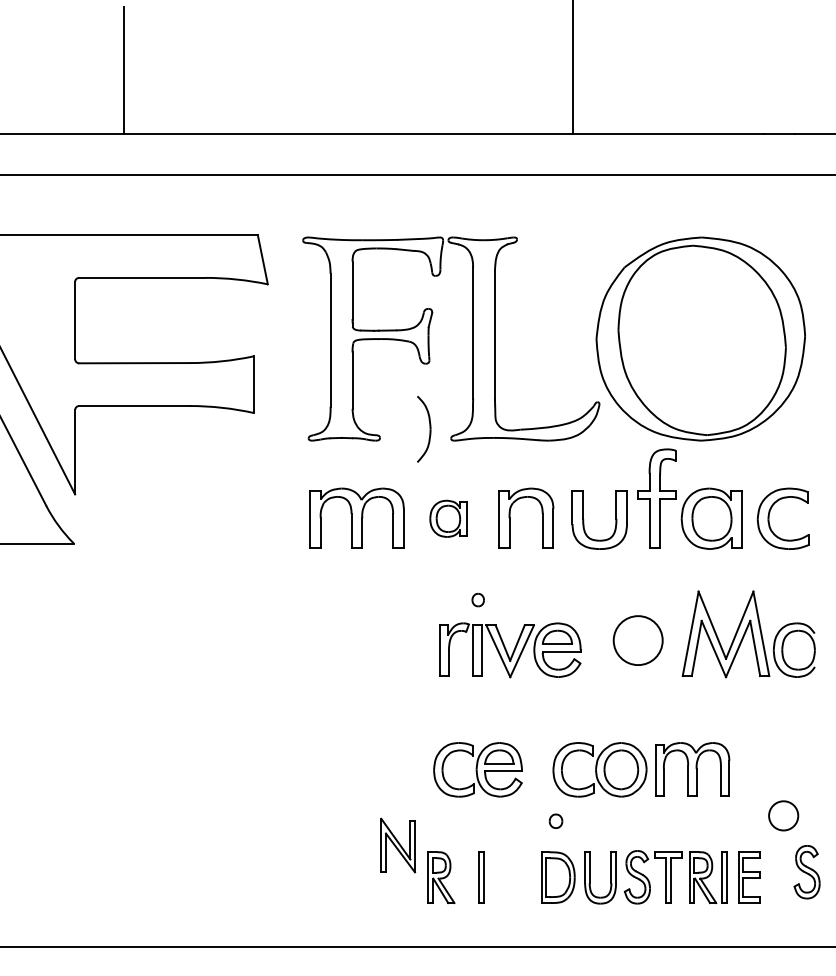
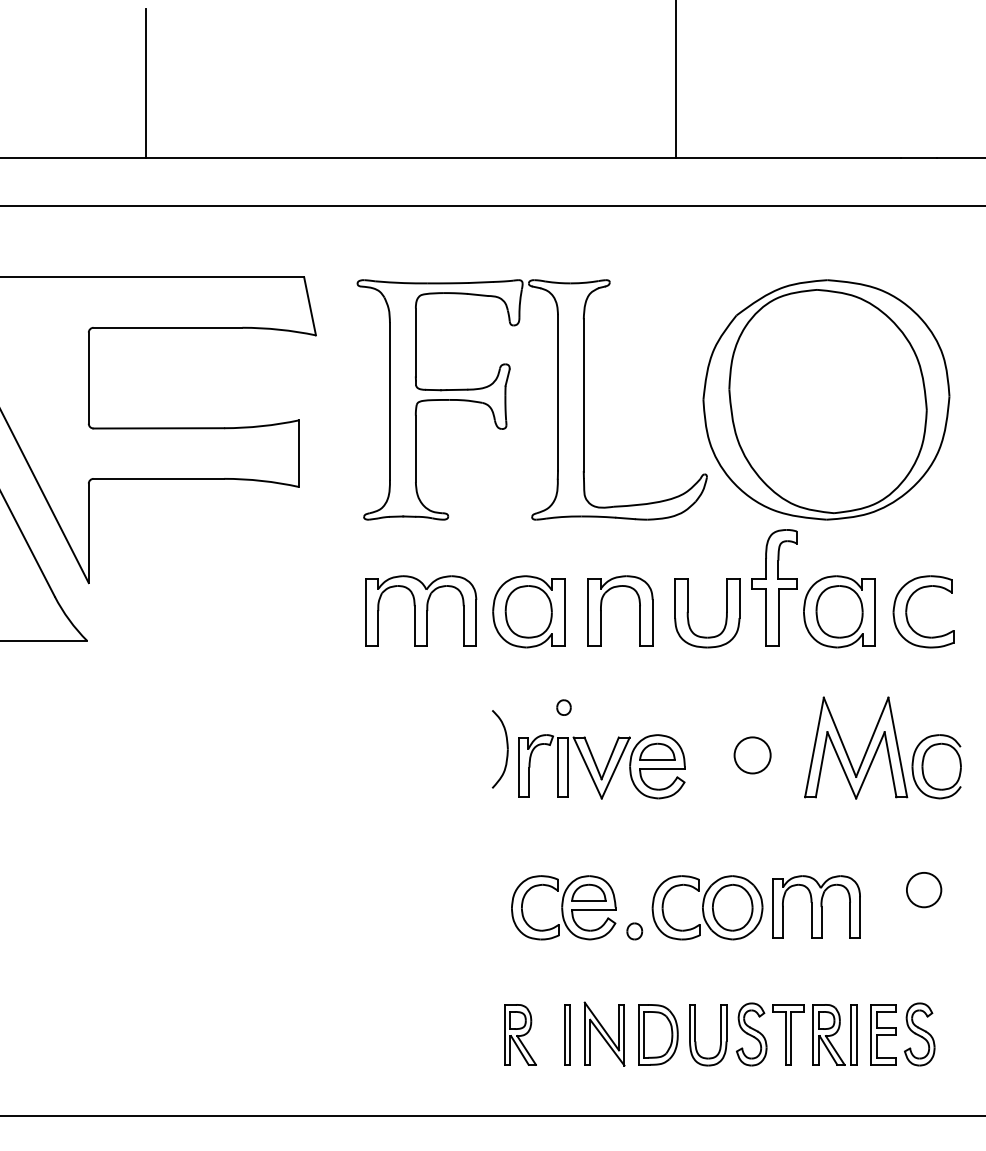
part: (429, 427) -> (506, 747), moved
part: (448, 518) -> (528, 611), size x1.67
circle: (638, 640) -> (752, 755), size x0.62
circle: (783, 816) -> (924, 890), moved
part: (555, 821) -> (634, 931), moved
part: (398, 845) -> (604, 1033), moved
part: (806, 872) -> (919, 1034), moved

